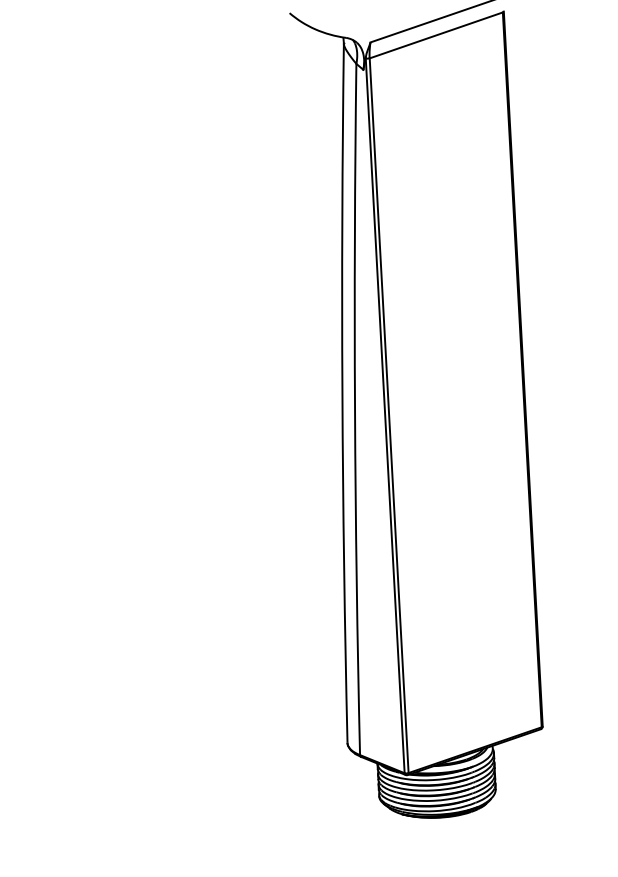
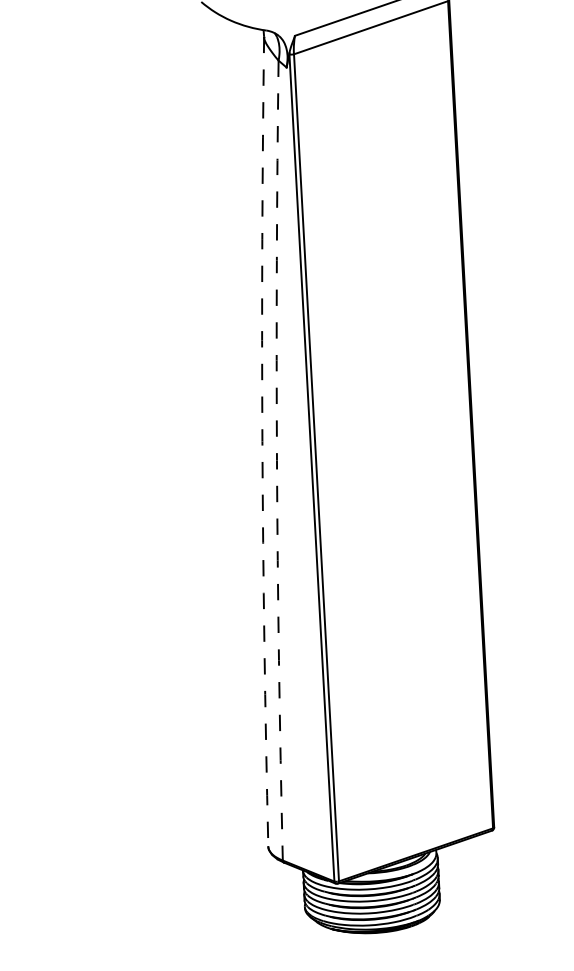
arc: (342, 393) -> (262, 442), solid -> dashed
arc: (355, 409) -> (277, 460), solid -> dashed

